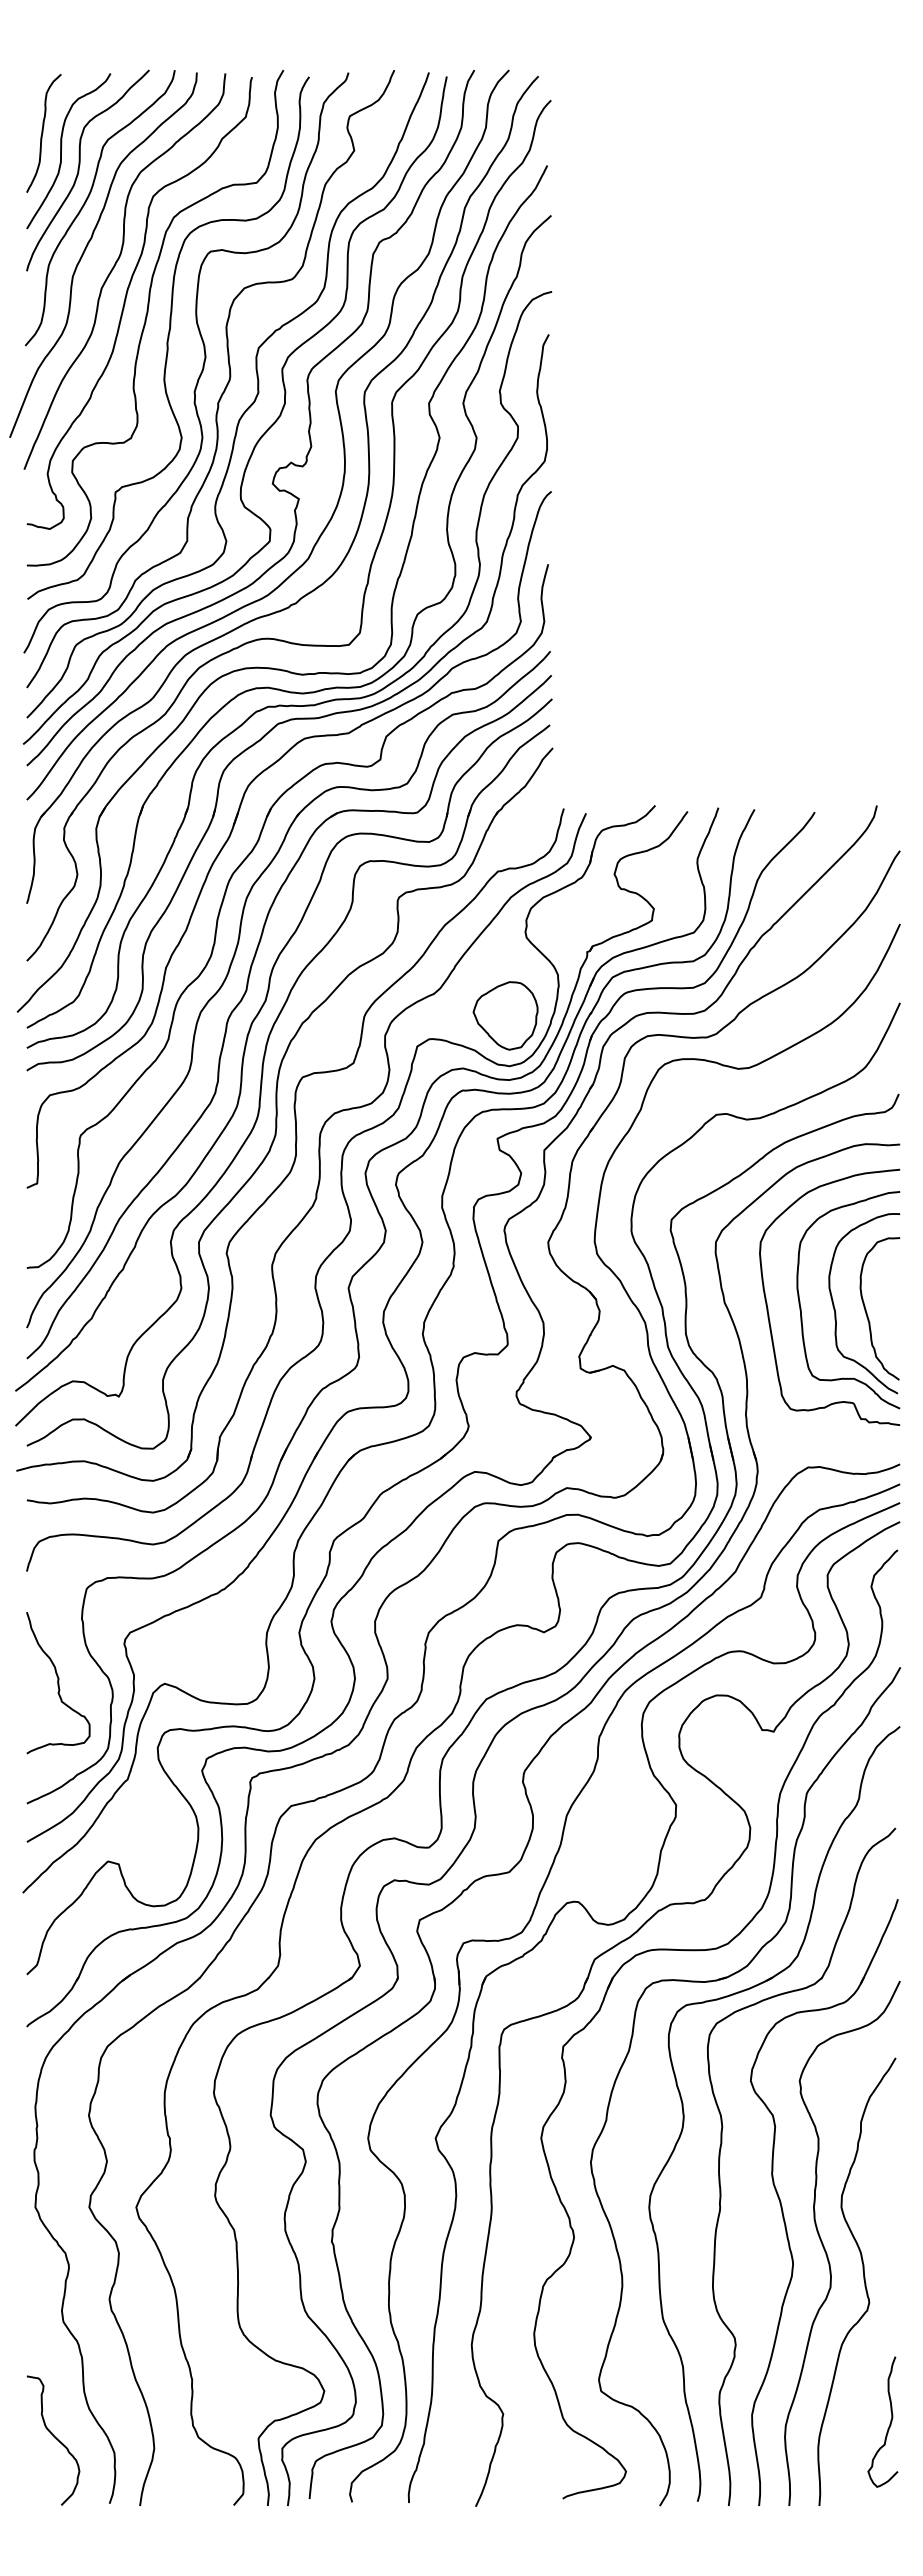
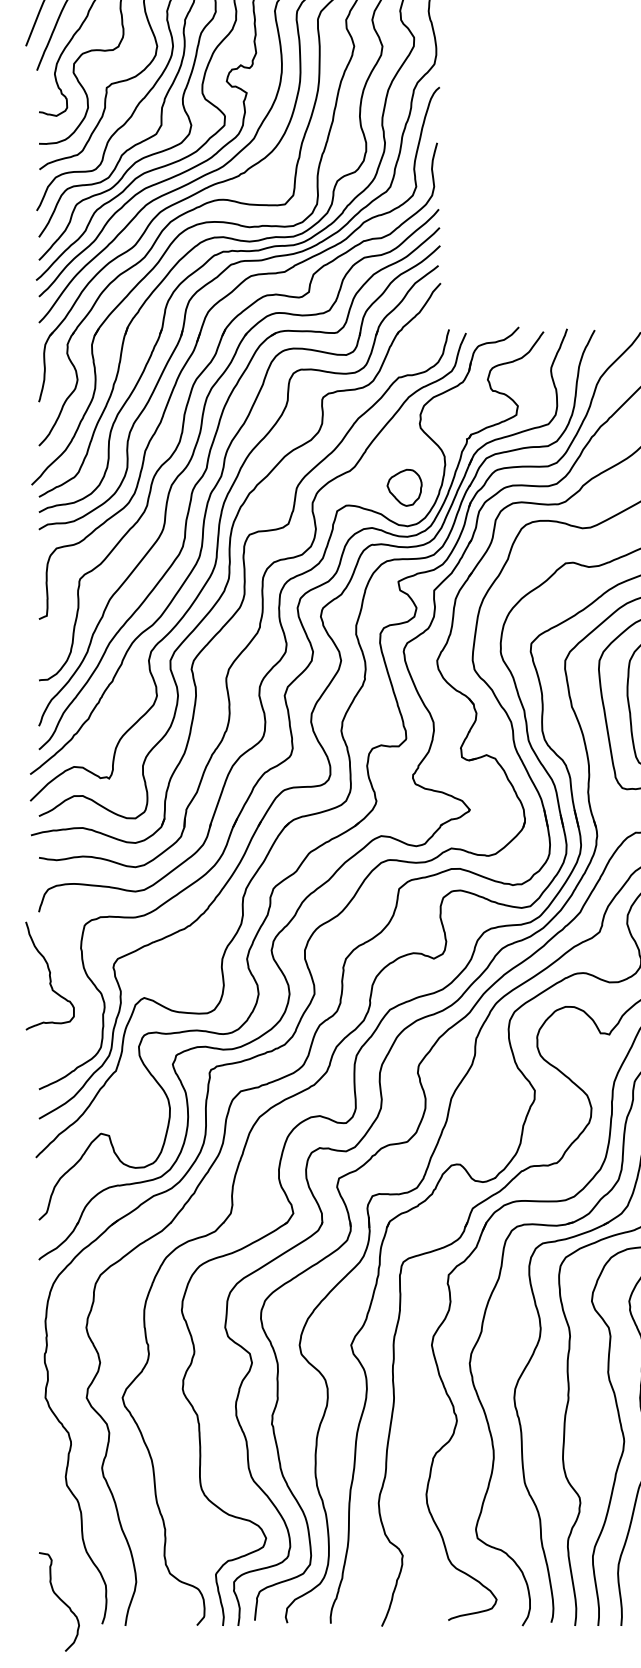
part: (505, 1015) -> (404, 487), size x0.7
curve: (58, 1683) -> (50, 976), moved
curve: (55, 2438) -> (60, 1600), moved

